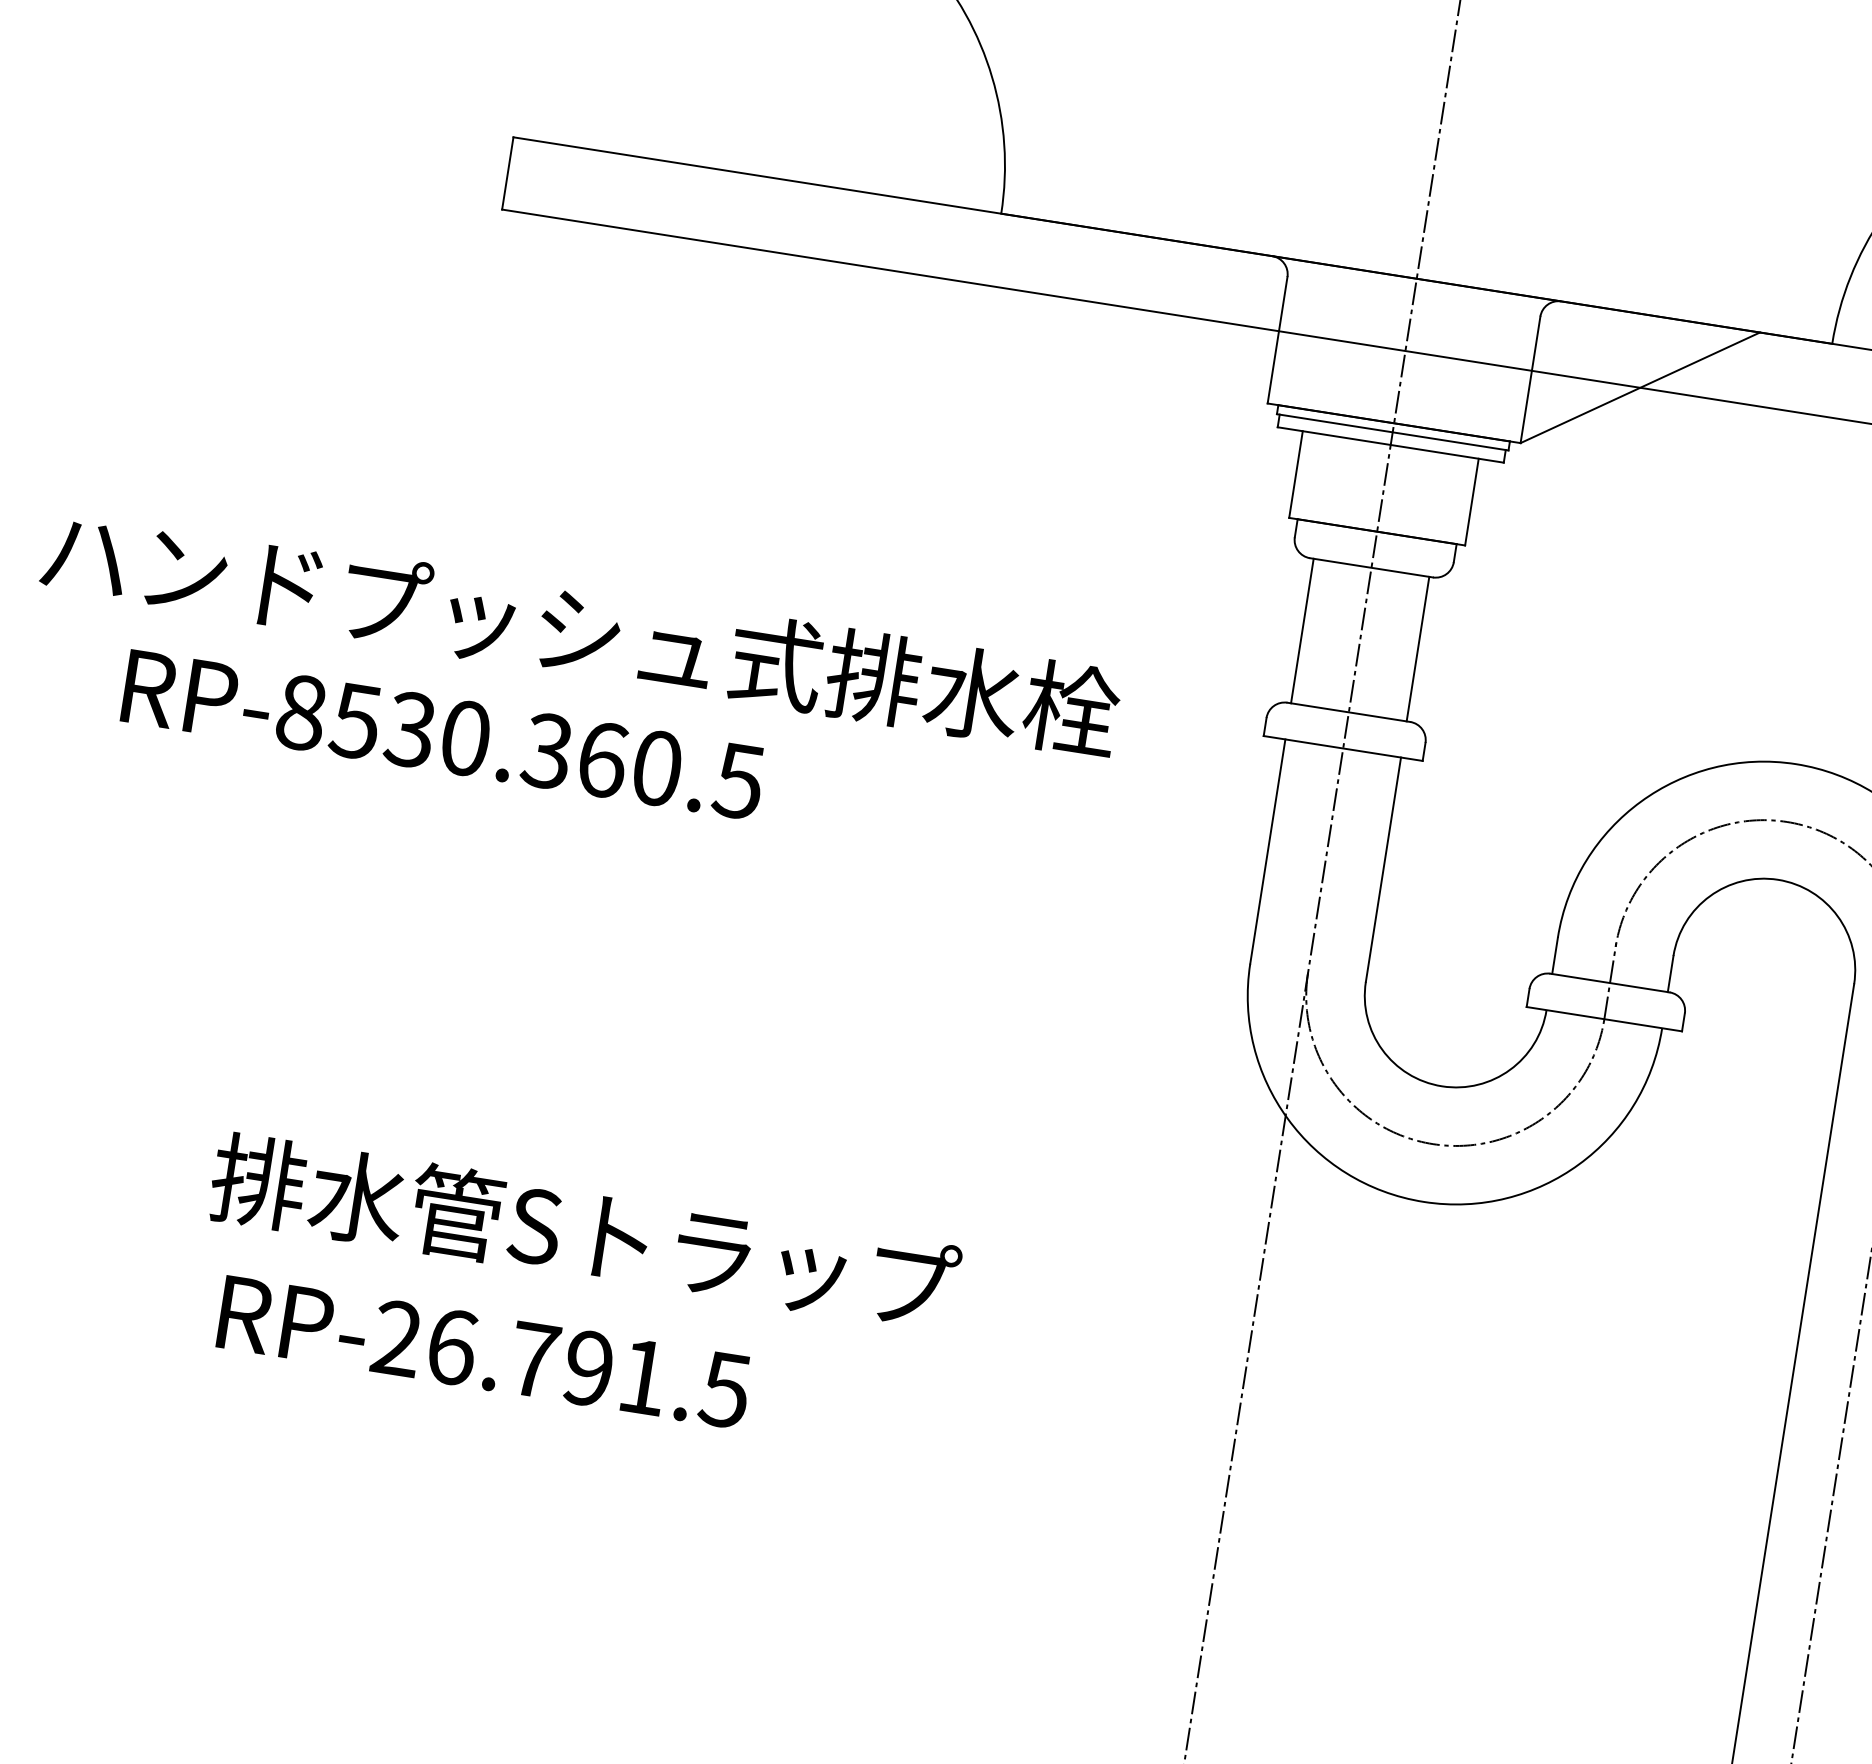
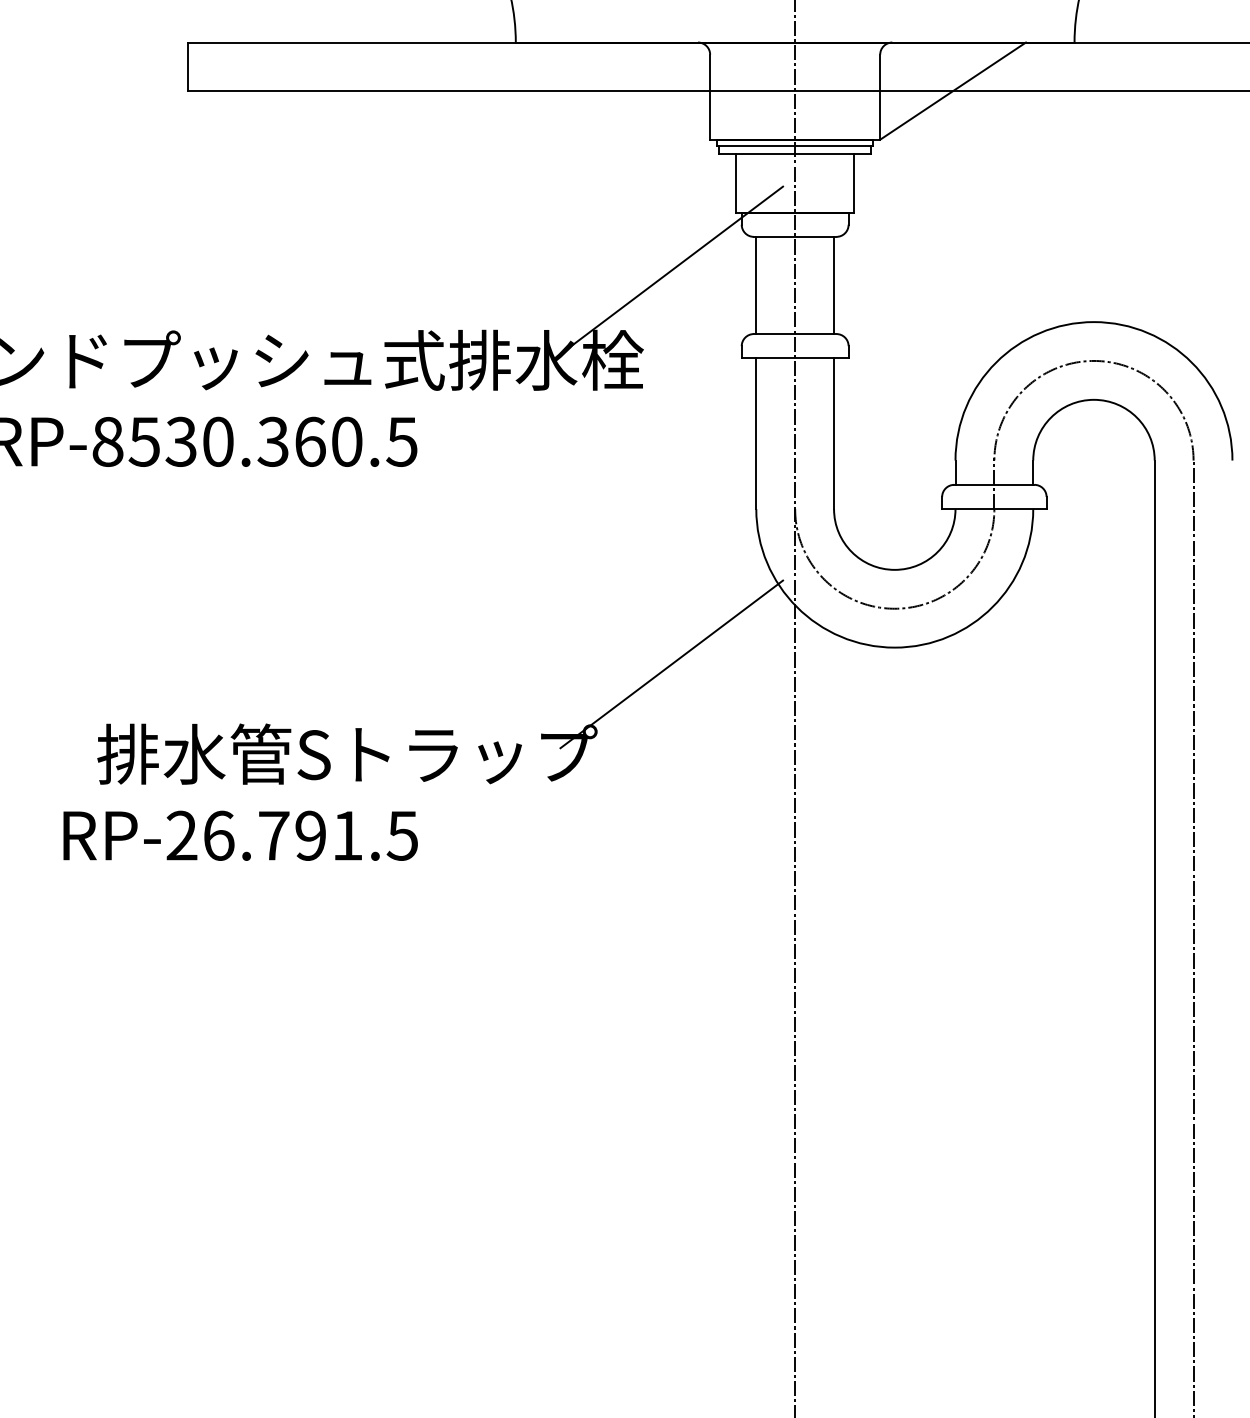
line: (1179, 589) -> (671, 270), added
line: (1087, 1175) -> (671, 664), added
text: (484, 1351) -> (240, 835), moved

